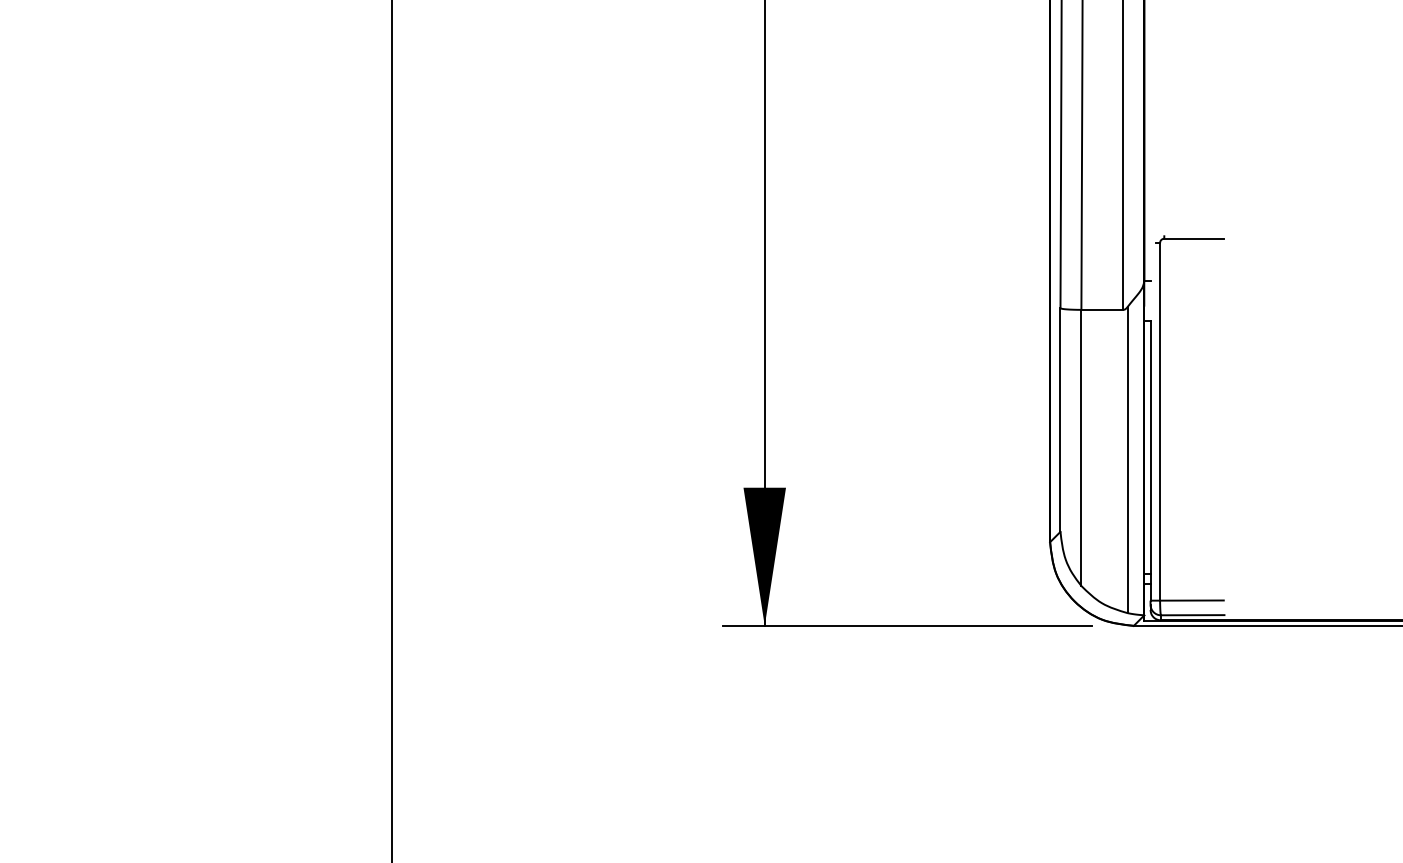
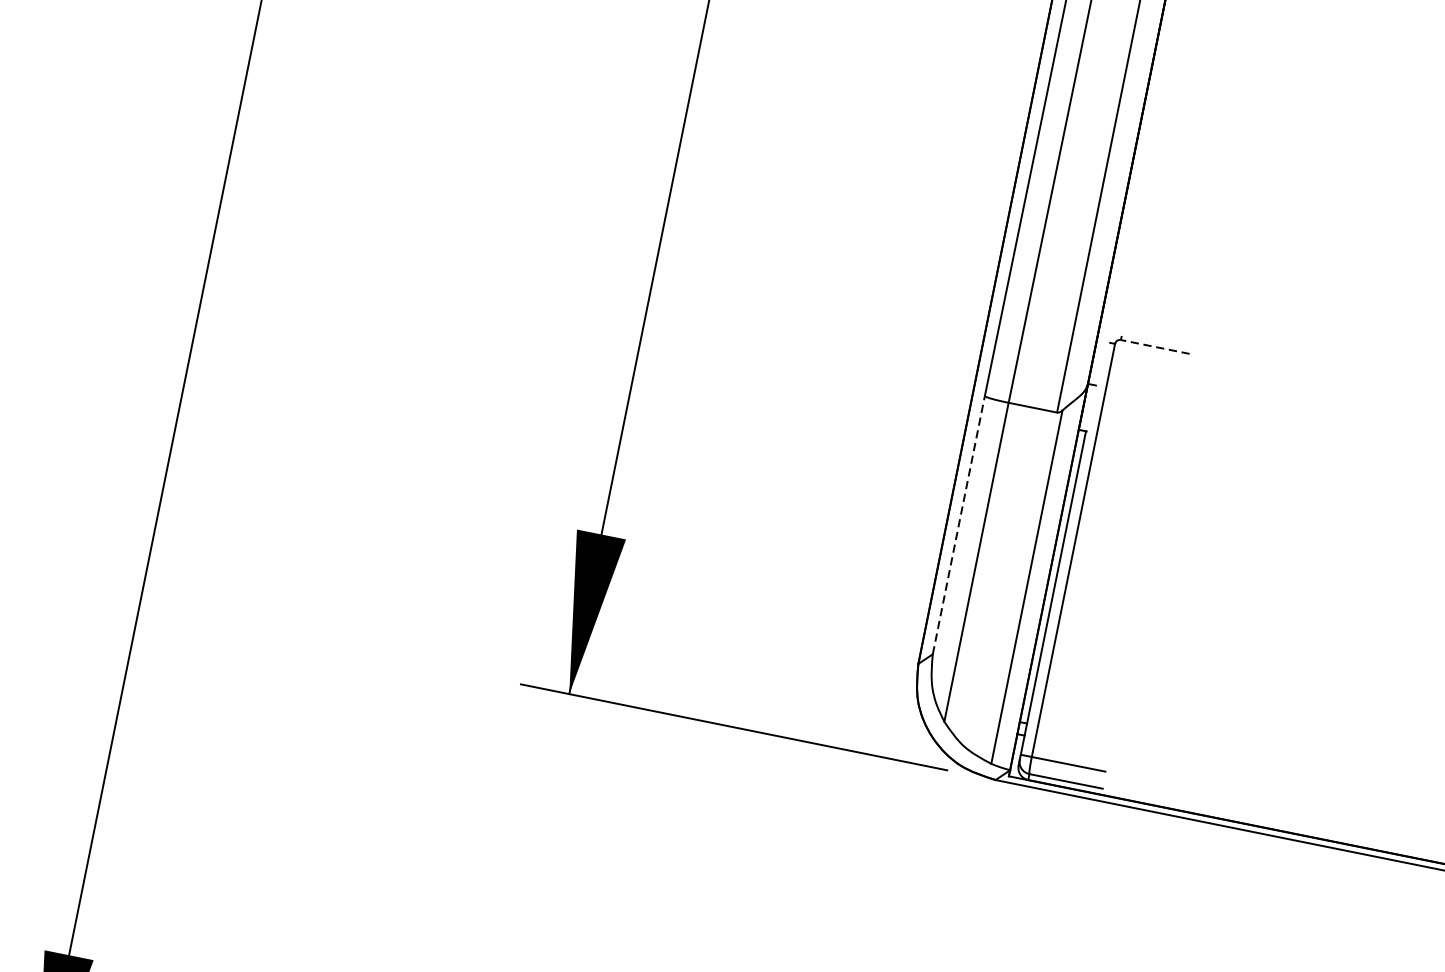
line: (1194, 238) -> (1155, 346), solid -> dashed
line: (1060, 420) -> (958, 525), solid -> dashed

